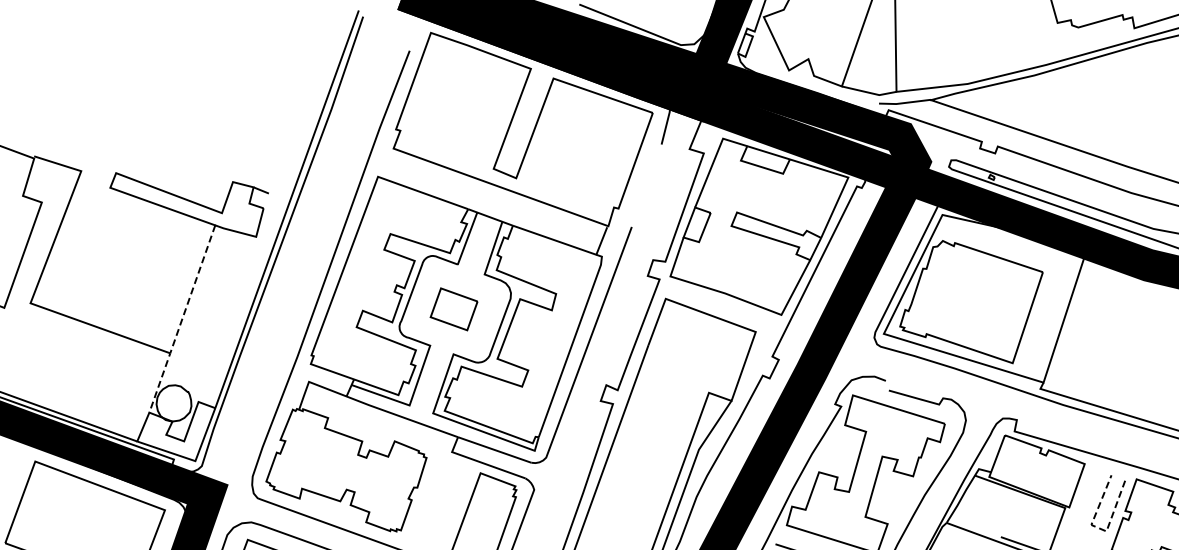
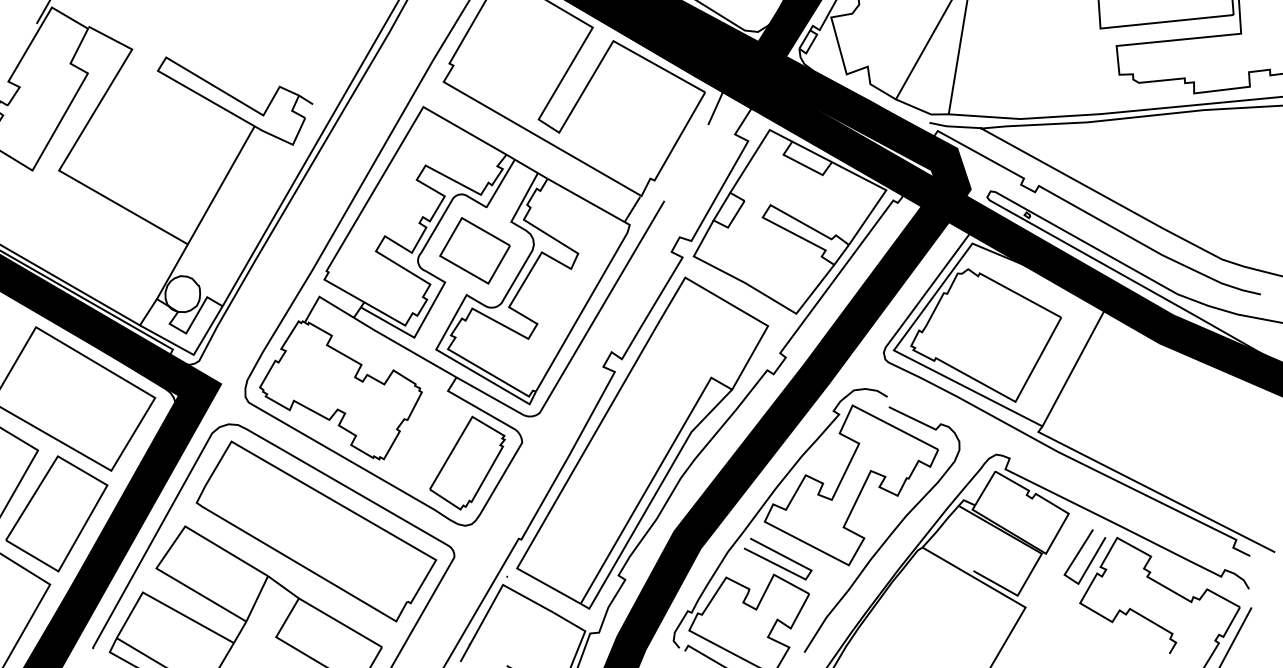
part: (453, 309) -> (474, 250), size x1.43
line: (182, 319) -> (205, 213), dashed -> solid
line: (1098, 528) -> (1071, 579), dashed -> solid

